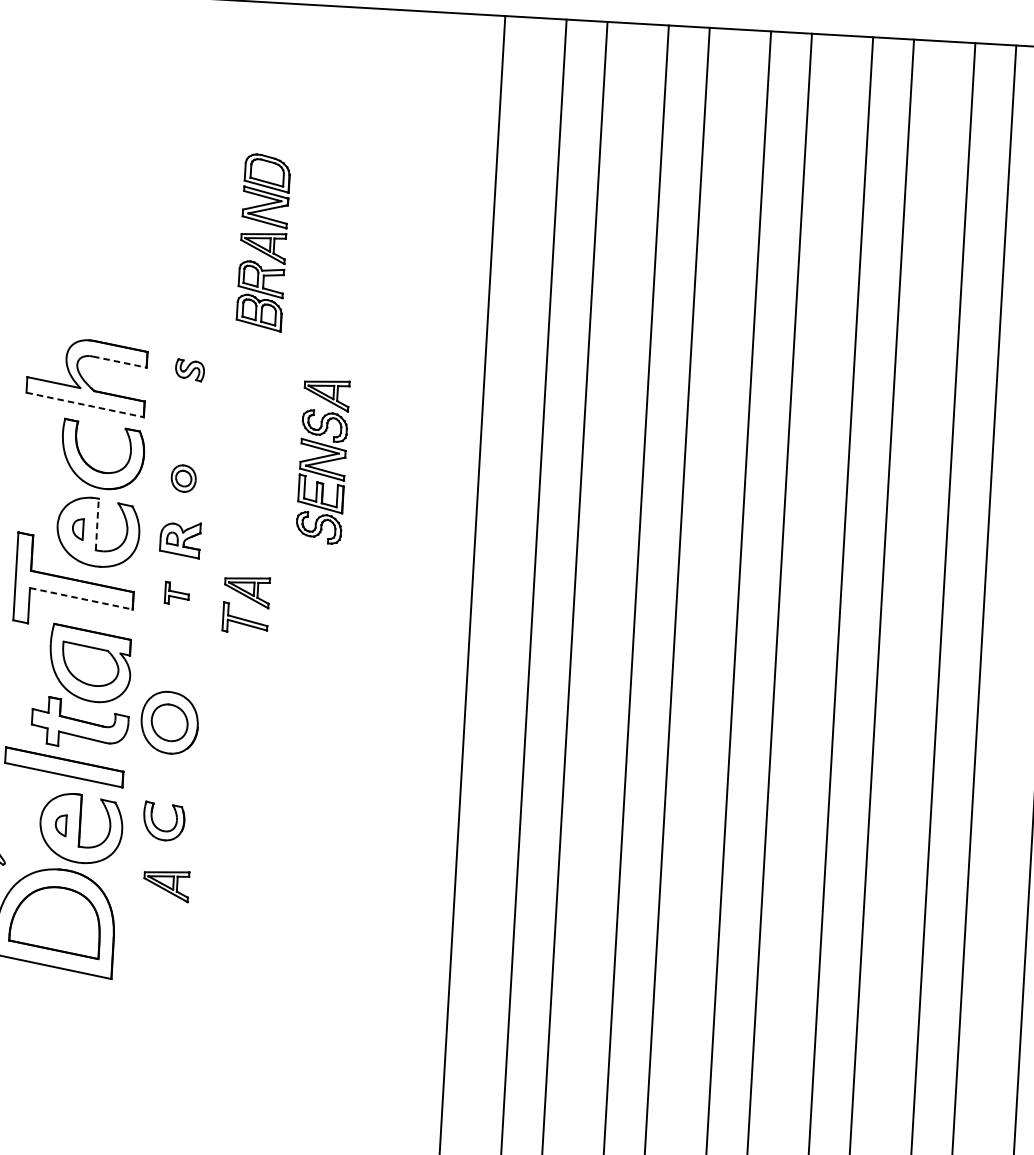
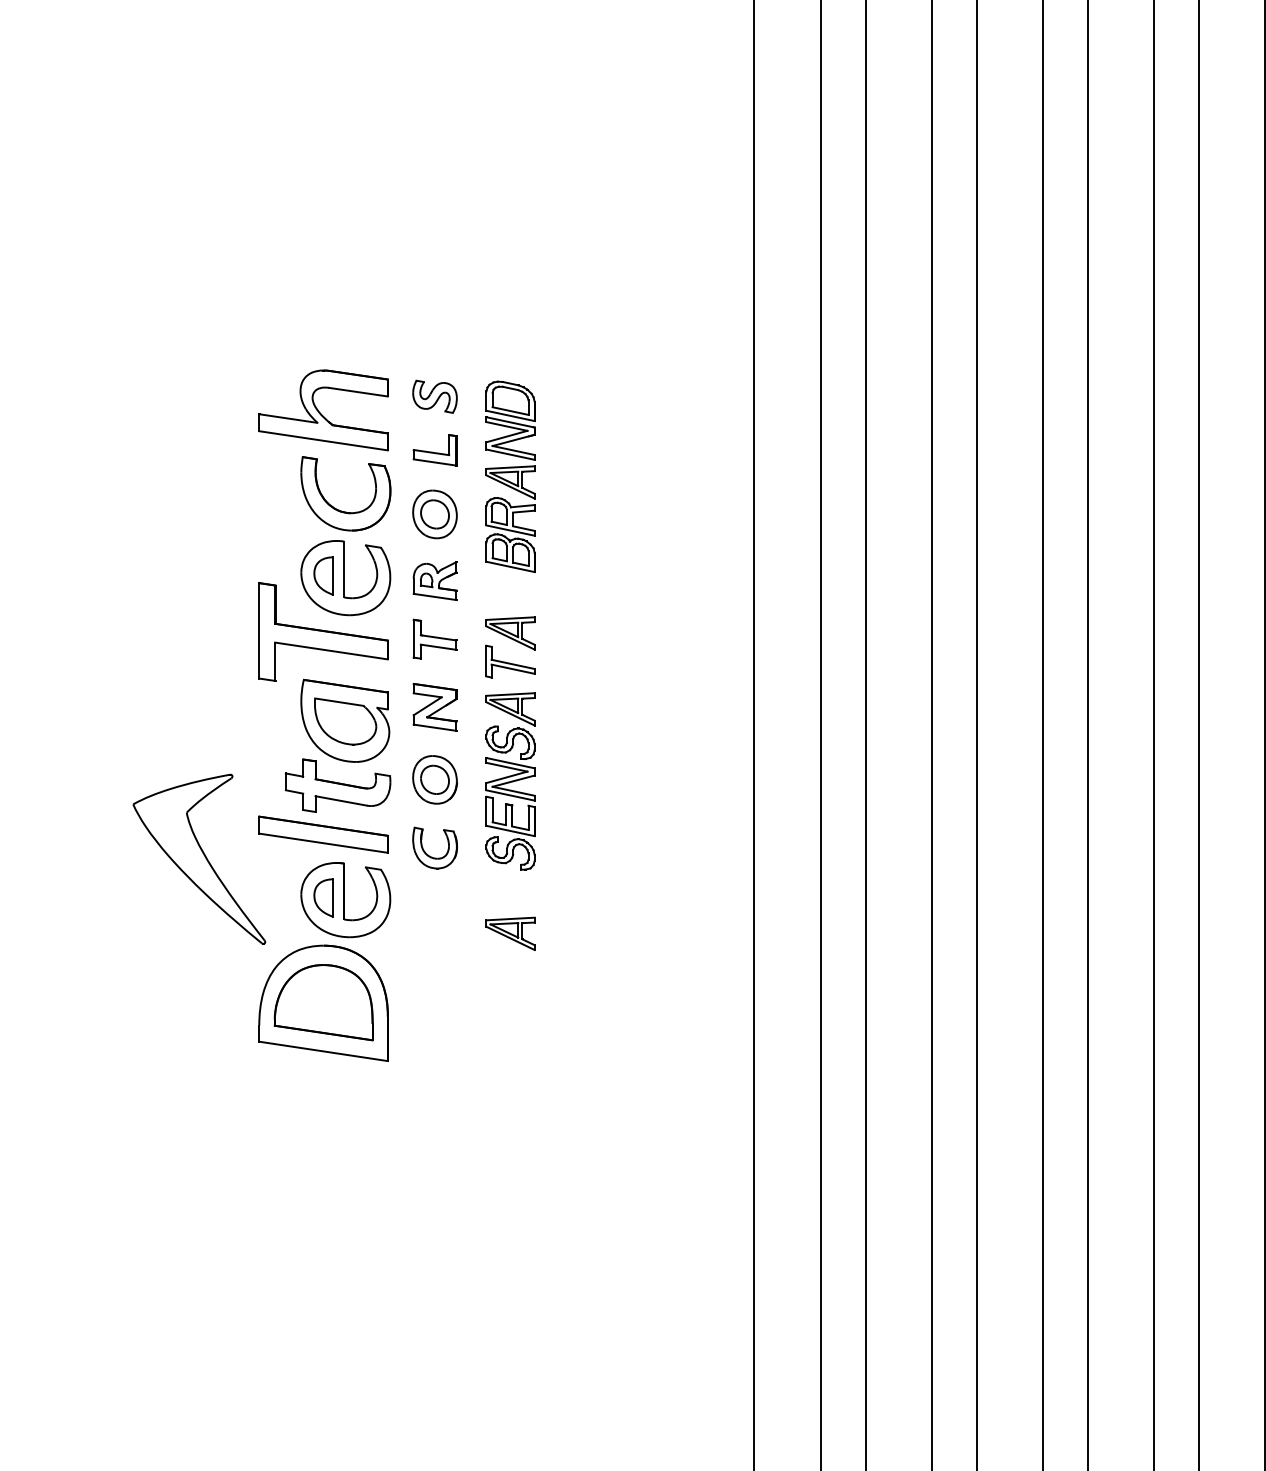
part: (263, 242) -> (510, 476), moved
line: (119, 362) -> (358, 392), dashed -> solid
part: (189, 370) -> (434, 396), size x1.43
line: (85, 404) -> (323, 440), dashed -> solid
part: (186, 419) -> (434, 450), added
part: (322, 461) -> (510, 781), moved
part: (183, 478) -> (434, 514), size x1.67
line: (97, 524) -> (344, 569), dashed -> solid
part: (77, 528) -> (323, 575), size x1.67
part: (176, 592) -> (434, 638), size x1.67
line: (81, 599) -> (331, 651), dashed -> solid
part: (173, 656) -> (434, 707), added
part: (169, 722) -> (434, 779), size x0.71
part: (60, 825) -> (323, 897), size x1.67
part: (157, 827) -> (428, 854), moved
part: (166, 885) -> (510, 933), moved

